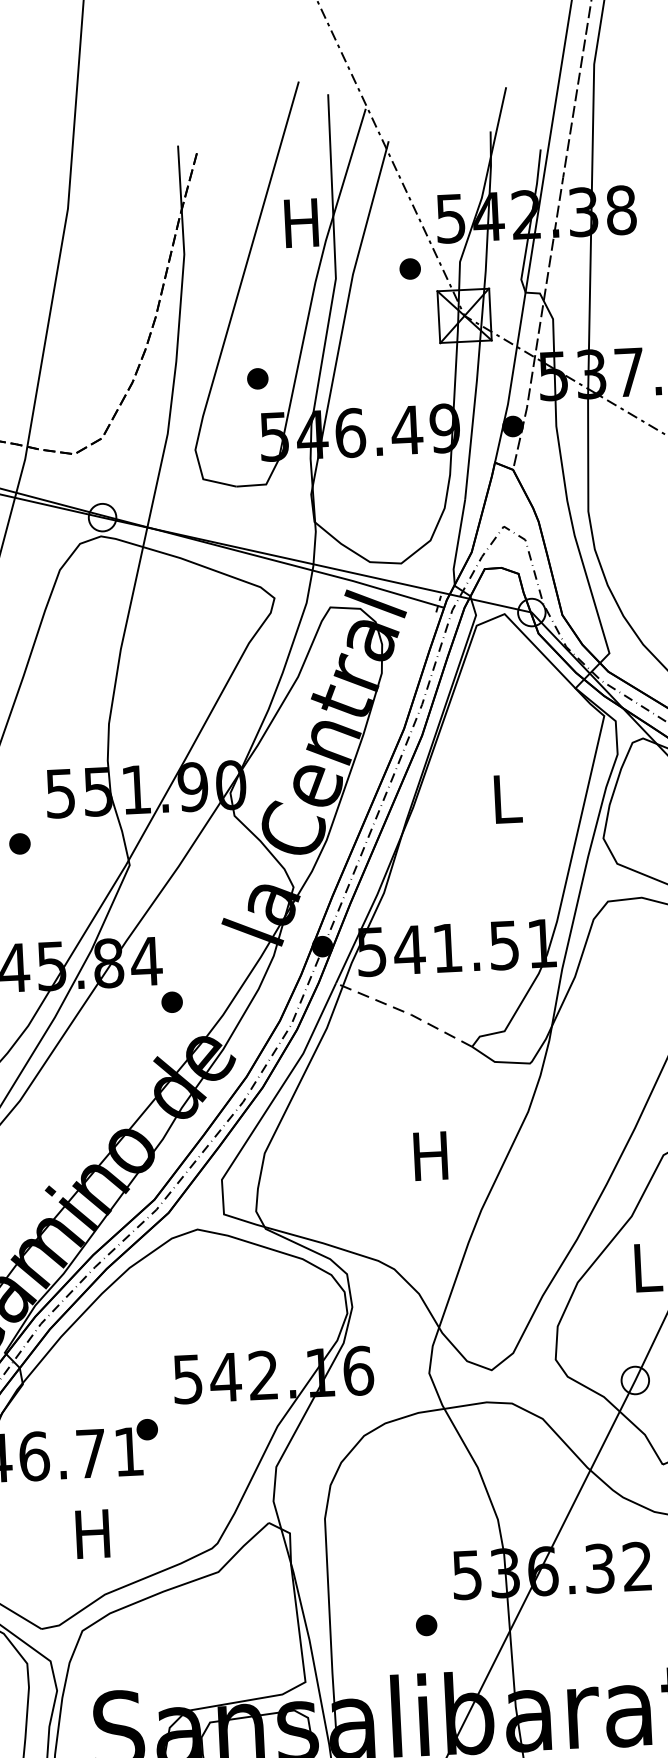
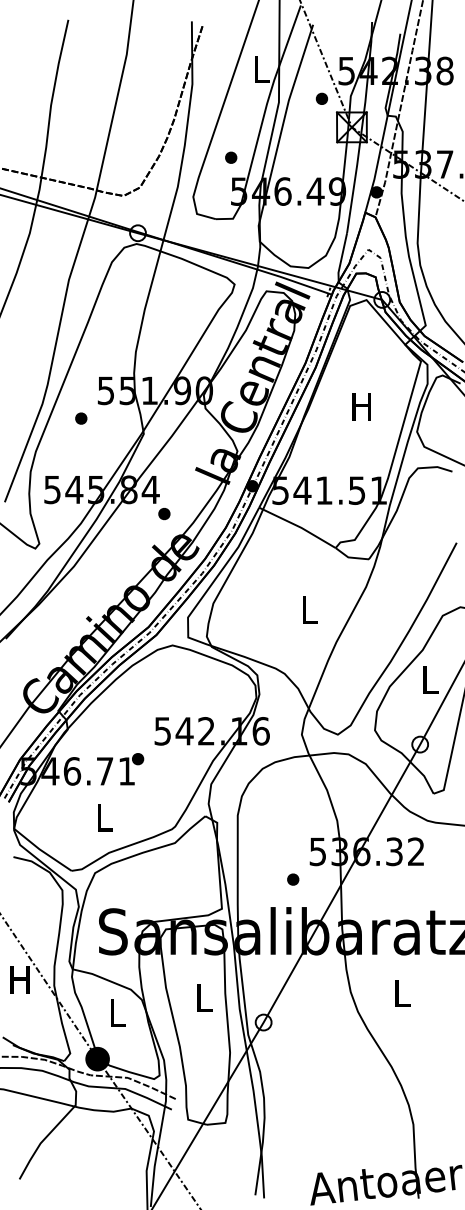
text: (301, 223) -> (260, 69), H -> L
text: (504, 799) -> (361, 406), L -> H
line: (405, 1012) -> (298, 526), dashed -> solid
text: (430, 1155) -> (308, 609), H -> L
text: (92, 1533) -> (103, 817), H -> L

